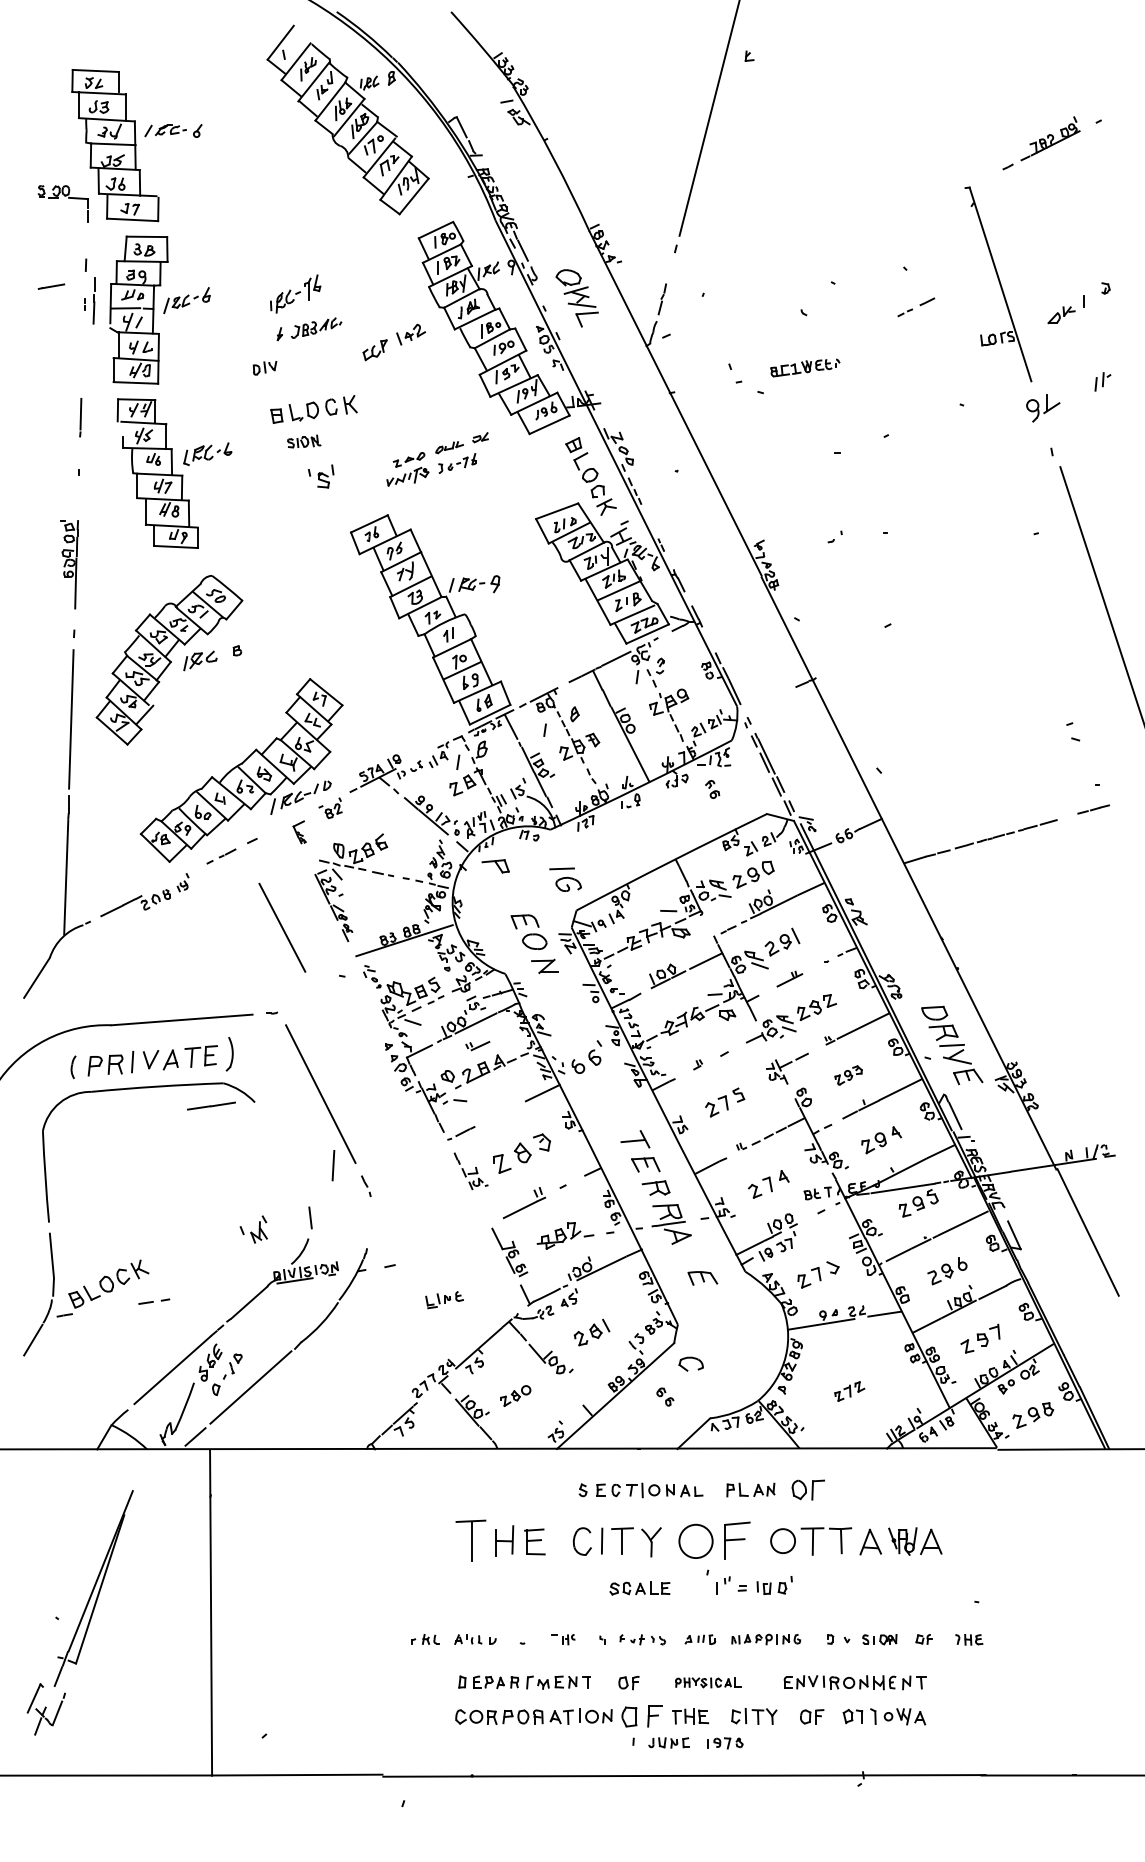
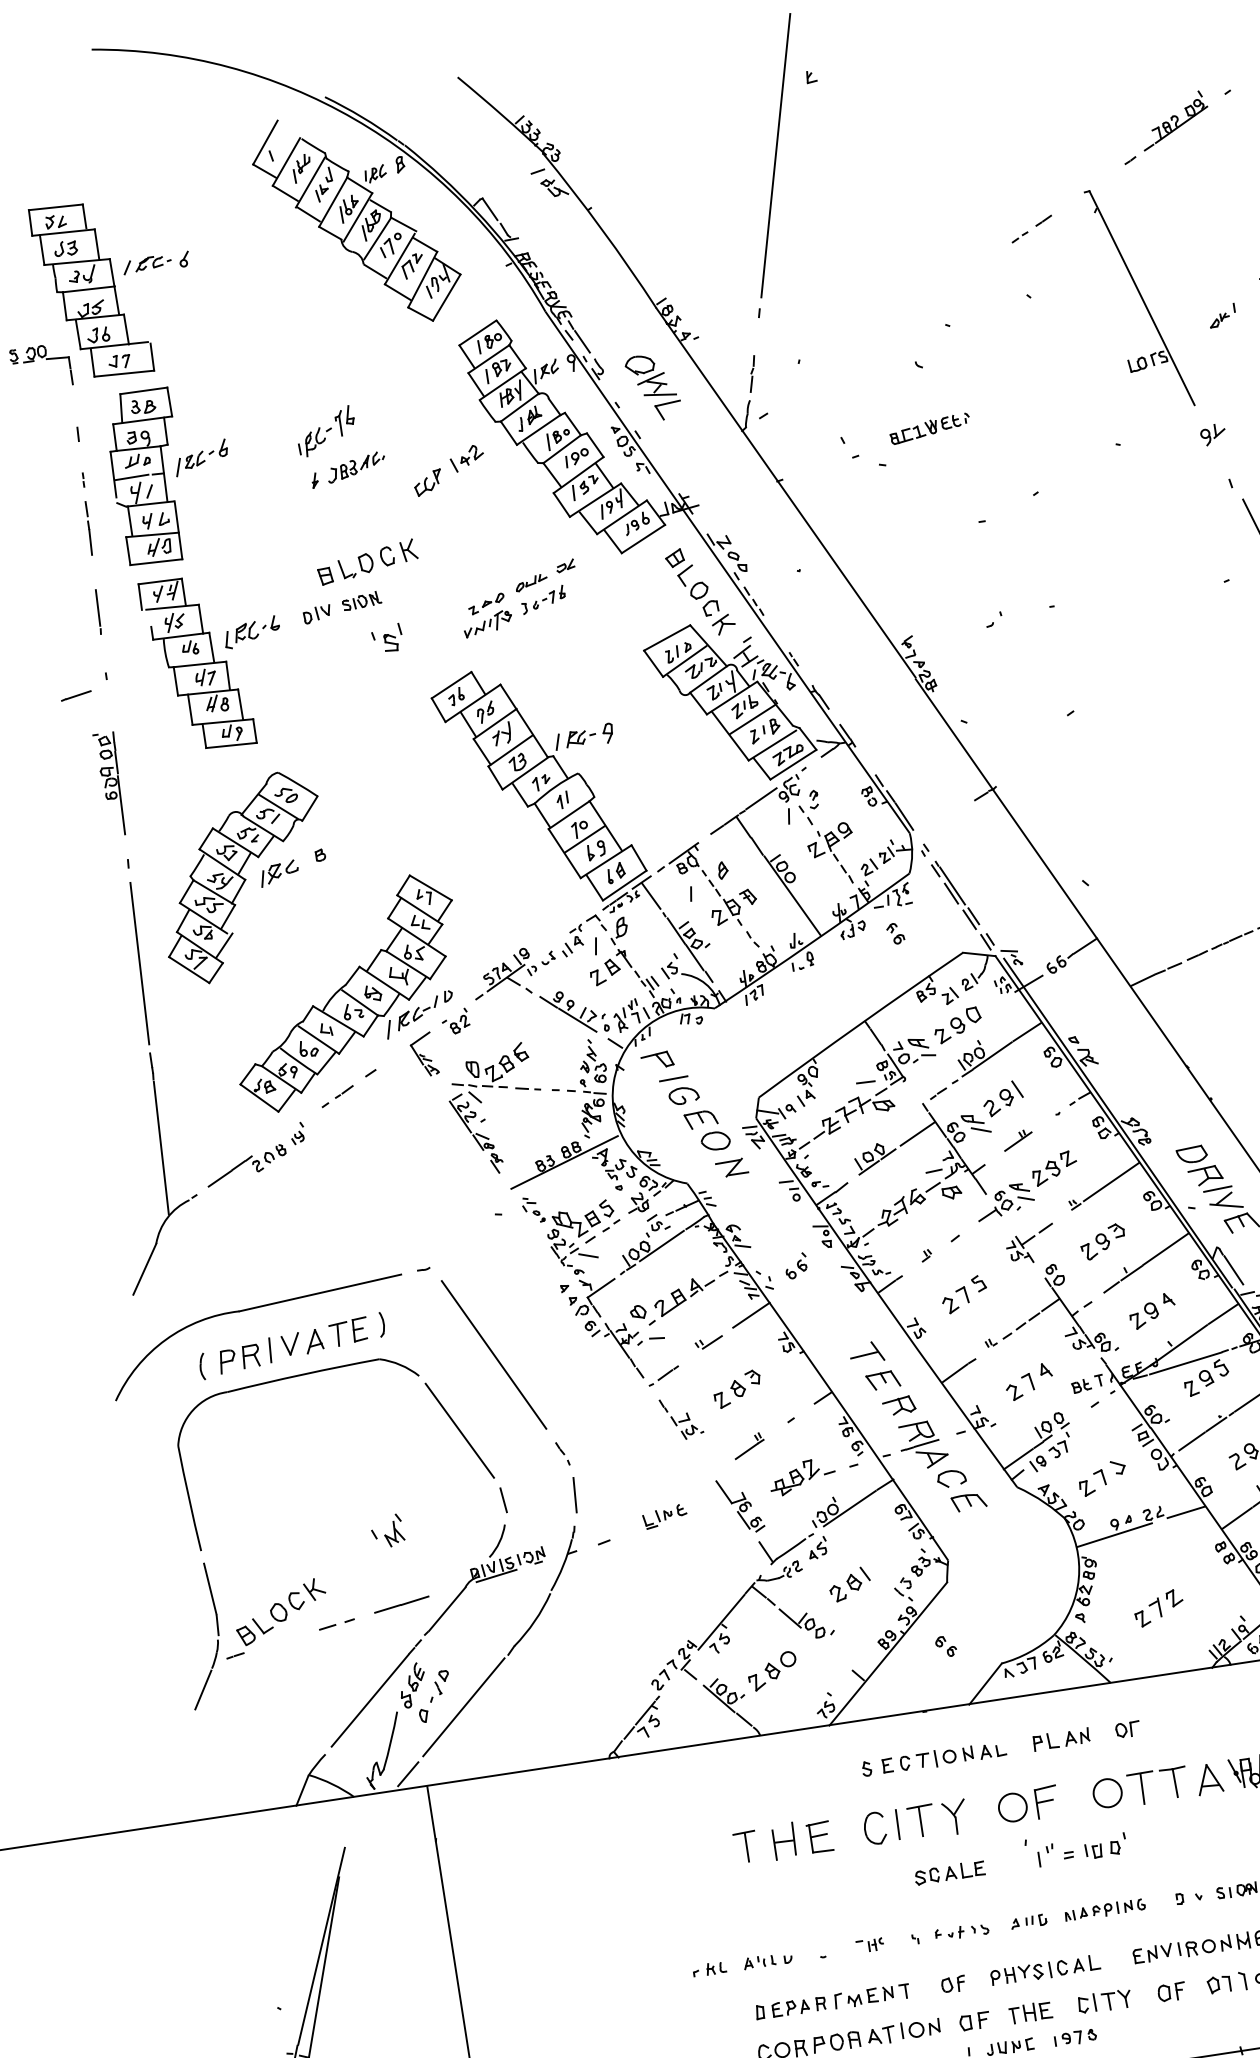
line: (51, 286) -> (76, 695), moved
line: (93, 300) -> (87, 528), moved
line: (919, 305) -> (1035, 226), moved
part: (1065, 309) -> (1221, 315), size x0.62
part: (264, 368) -> (316, 614), moved
part: (1043, 408) -> (1213, 434), size x0.62
part: (299, 832) -> (424, 1055), size x1.67
part: (565, 879) -> (679, 1090), moved
line: (282, 927) -> (459, 1430), moved
part: (477, 1046) -> (708, 1343), moved
part: (229, 1054) -> (381, 1324), size x0.62
part: (586, 1057) -> (795, 1266), size x0.62
part: (848, 1075) -> (1102, 1241), size x1.43
line: (211, 1105) -> (401, 1603), moved
part: (521, 1153) -> (737, 1388), size x0.71
line: (333, 1165) -> (575, 1495), moved
part: (524, 1202) -> (749, 1445), size x0.62
part: (253, 1229) -> (387, 1531), moved
part: (444, 1300) -> (664, 1517), moved
part: (690, 1363) -> (950, 1477), moved
part: (849, 1391) -> (1158, 1608), size x1.43
part: (515, 1395) -> (772, 1670), size x1.43
part: (807, 1489) -> (1127, 1729), size x0.62
part: (471, 1540) -> (746, 1846), size x0.62
part: (714, 1540) -> (1028, 1804), size x0.71
part: (708, 1682) -> (1045, 1970), size x1.43
part: (642, 1717) -> (975, 2022), size x0.62

